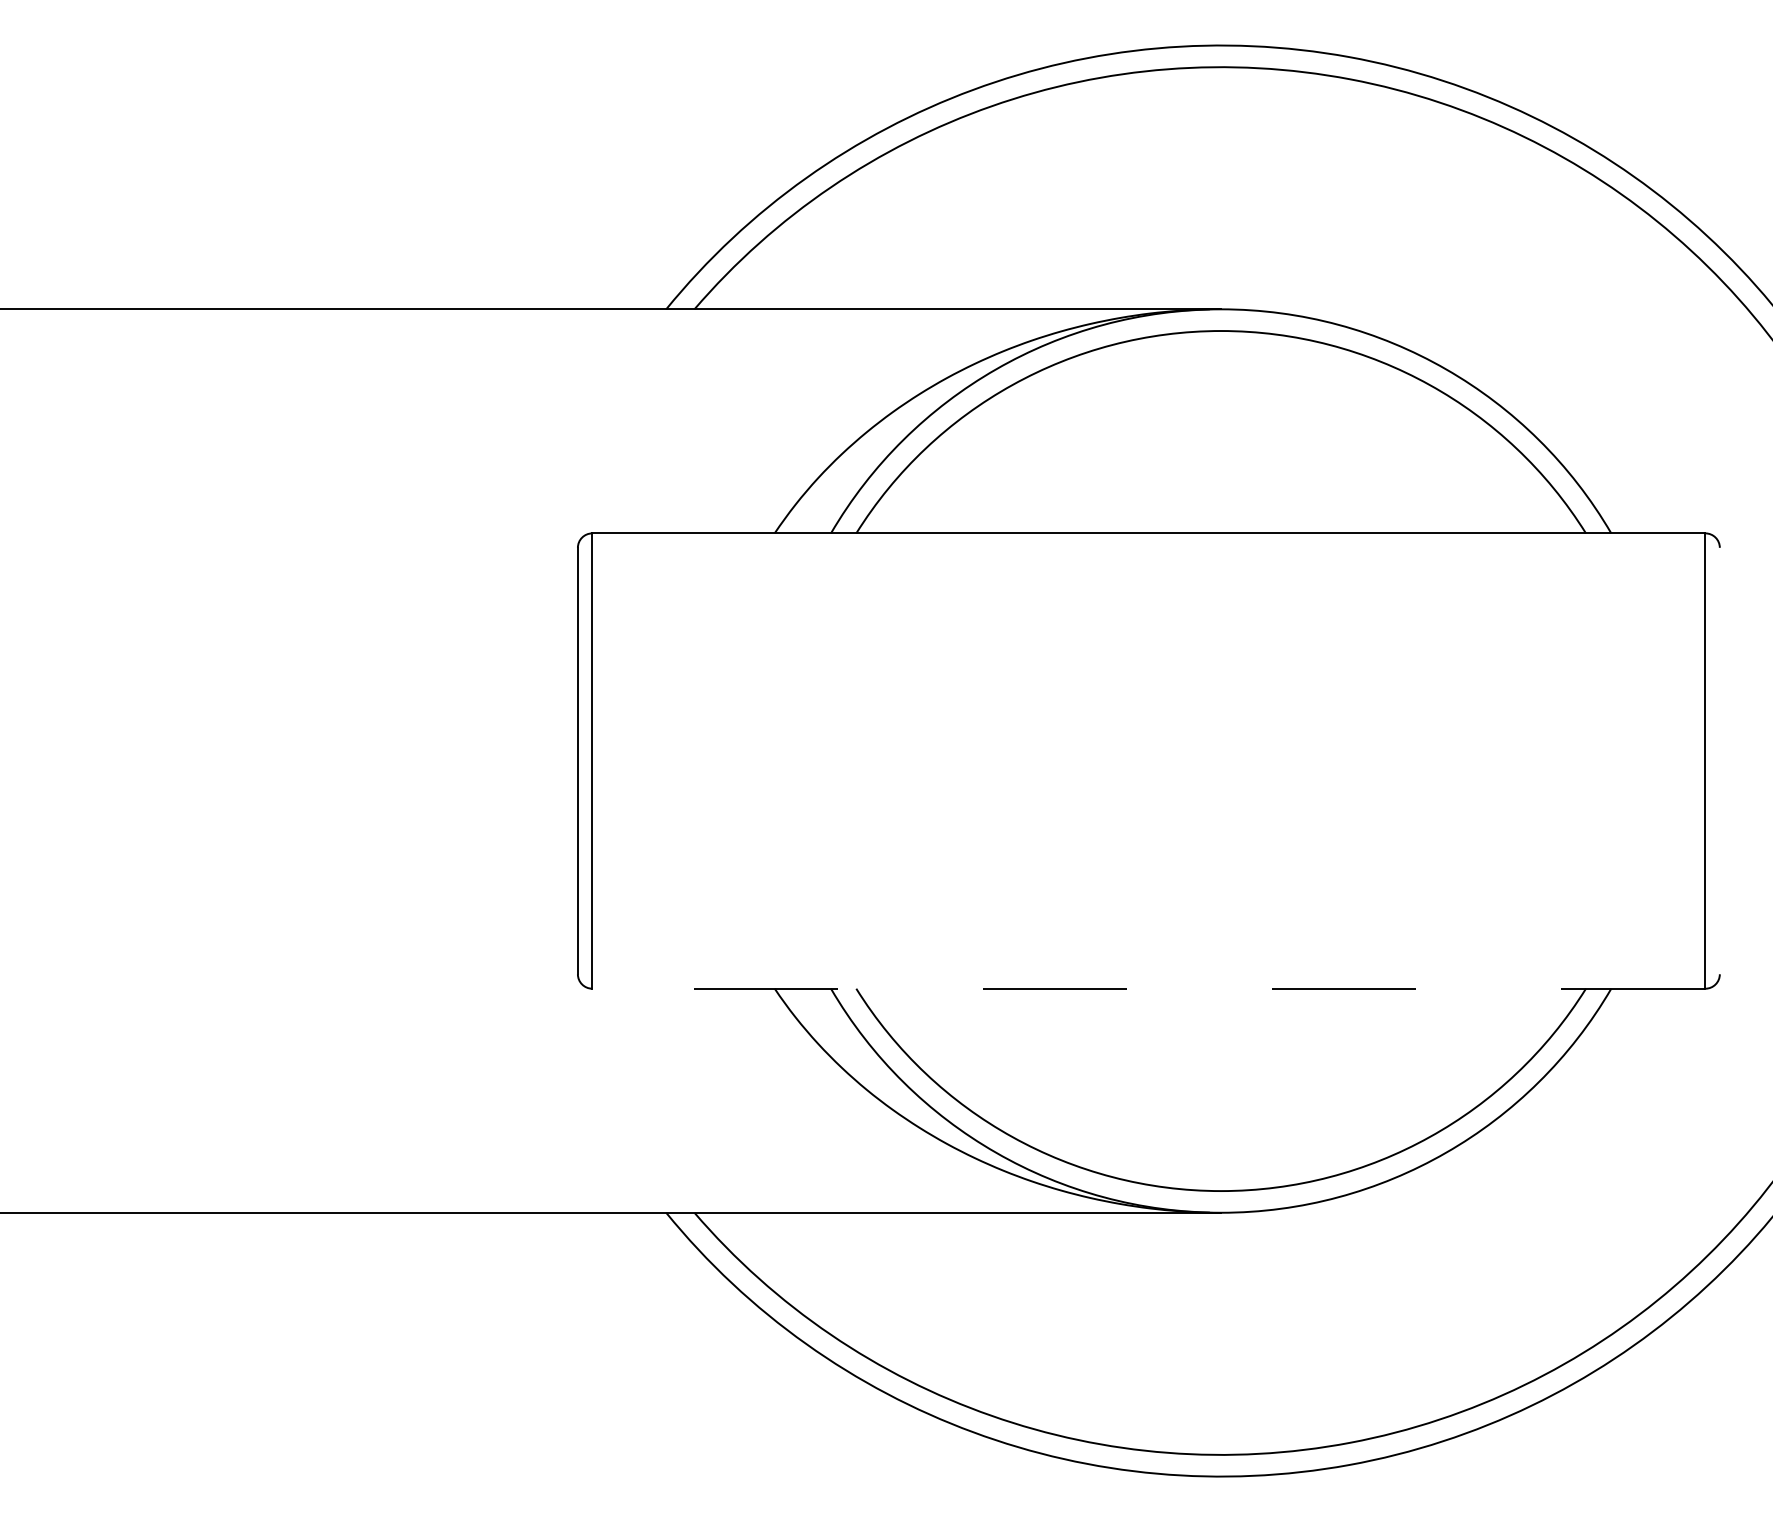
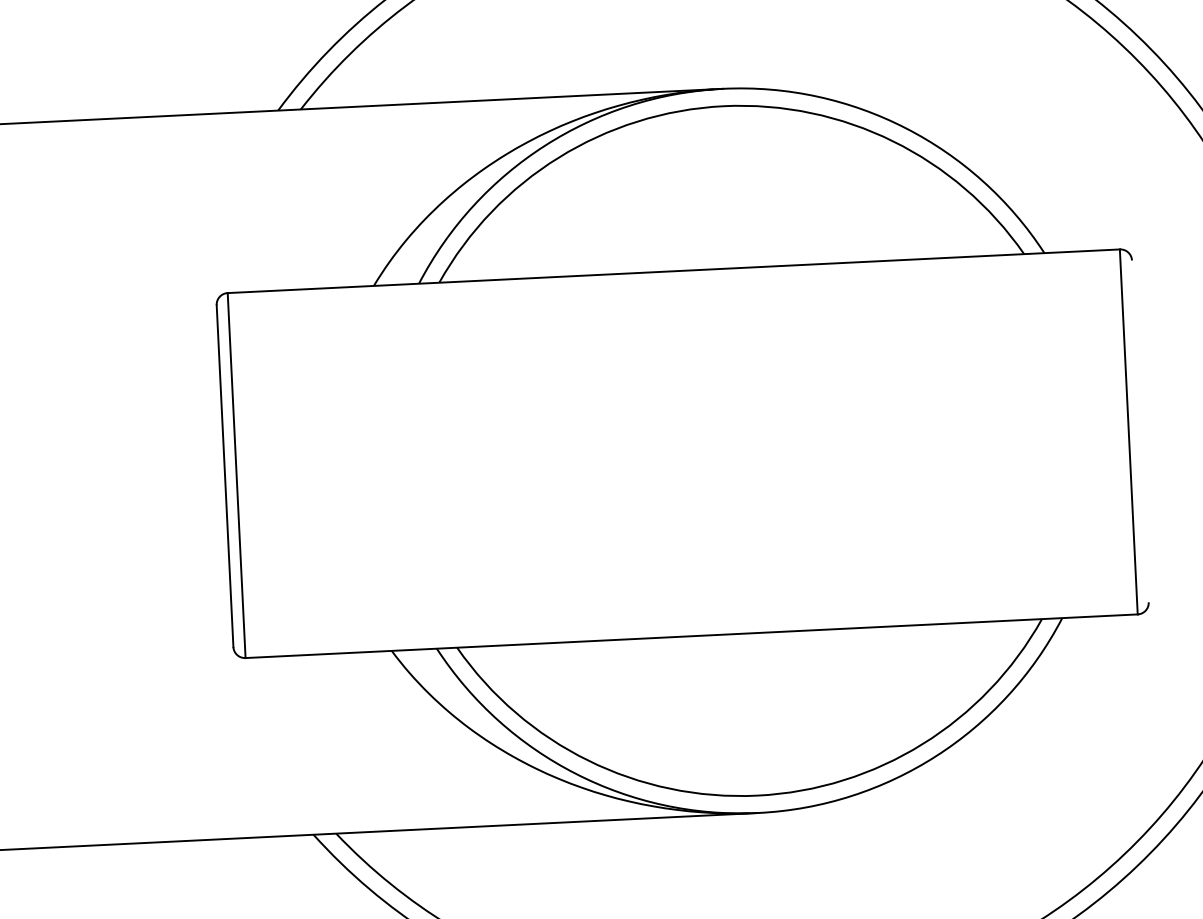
line: (1148, 988) -> (691, 636), dashed -> solid

